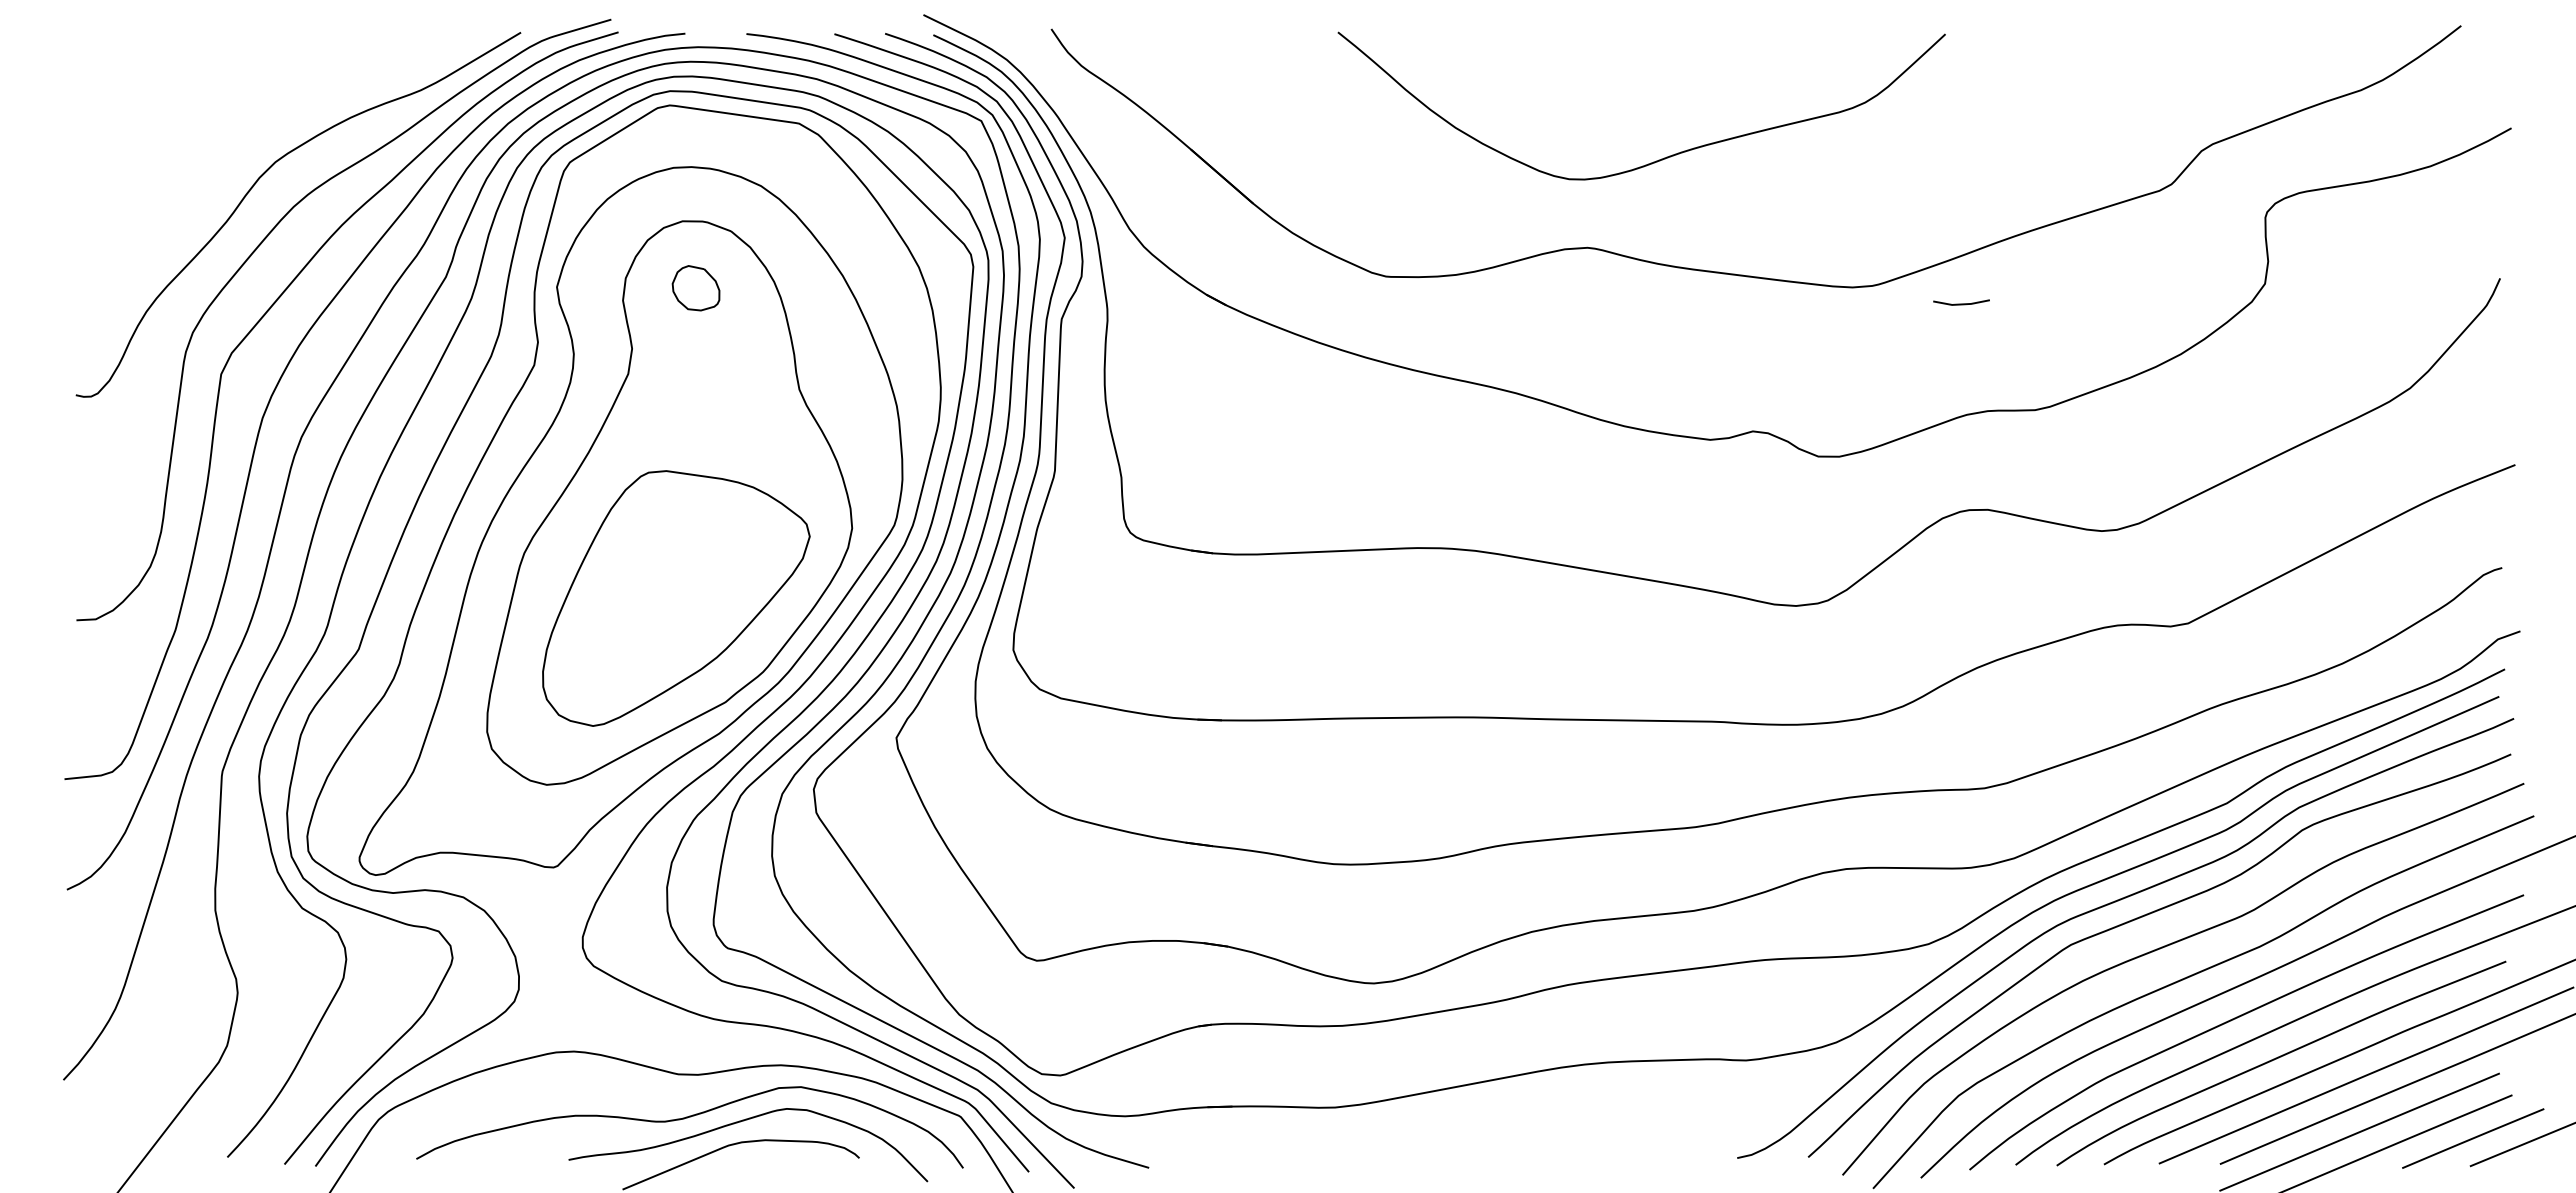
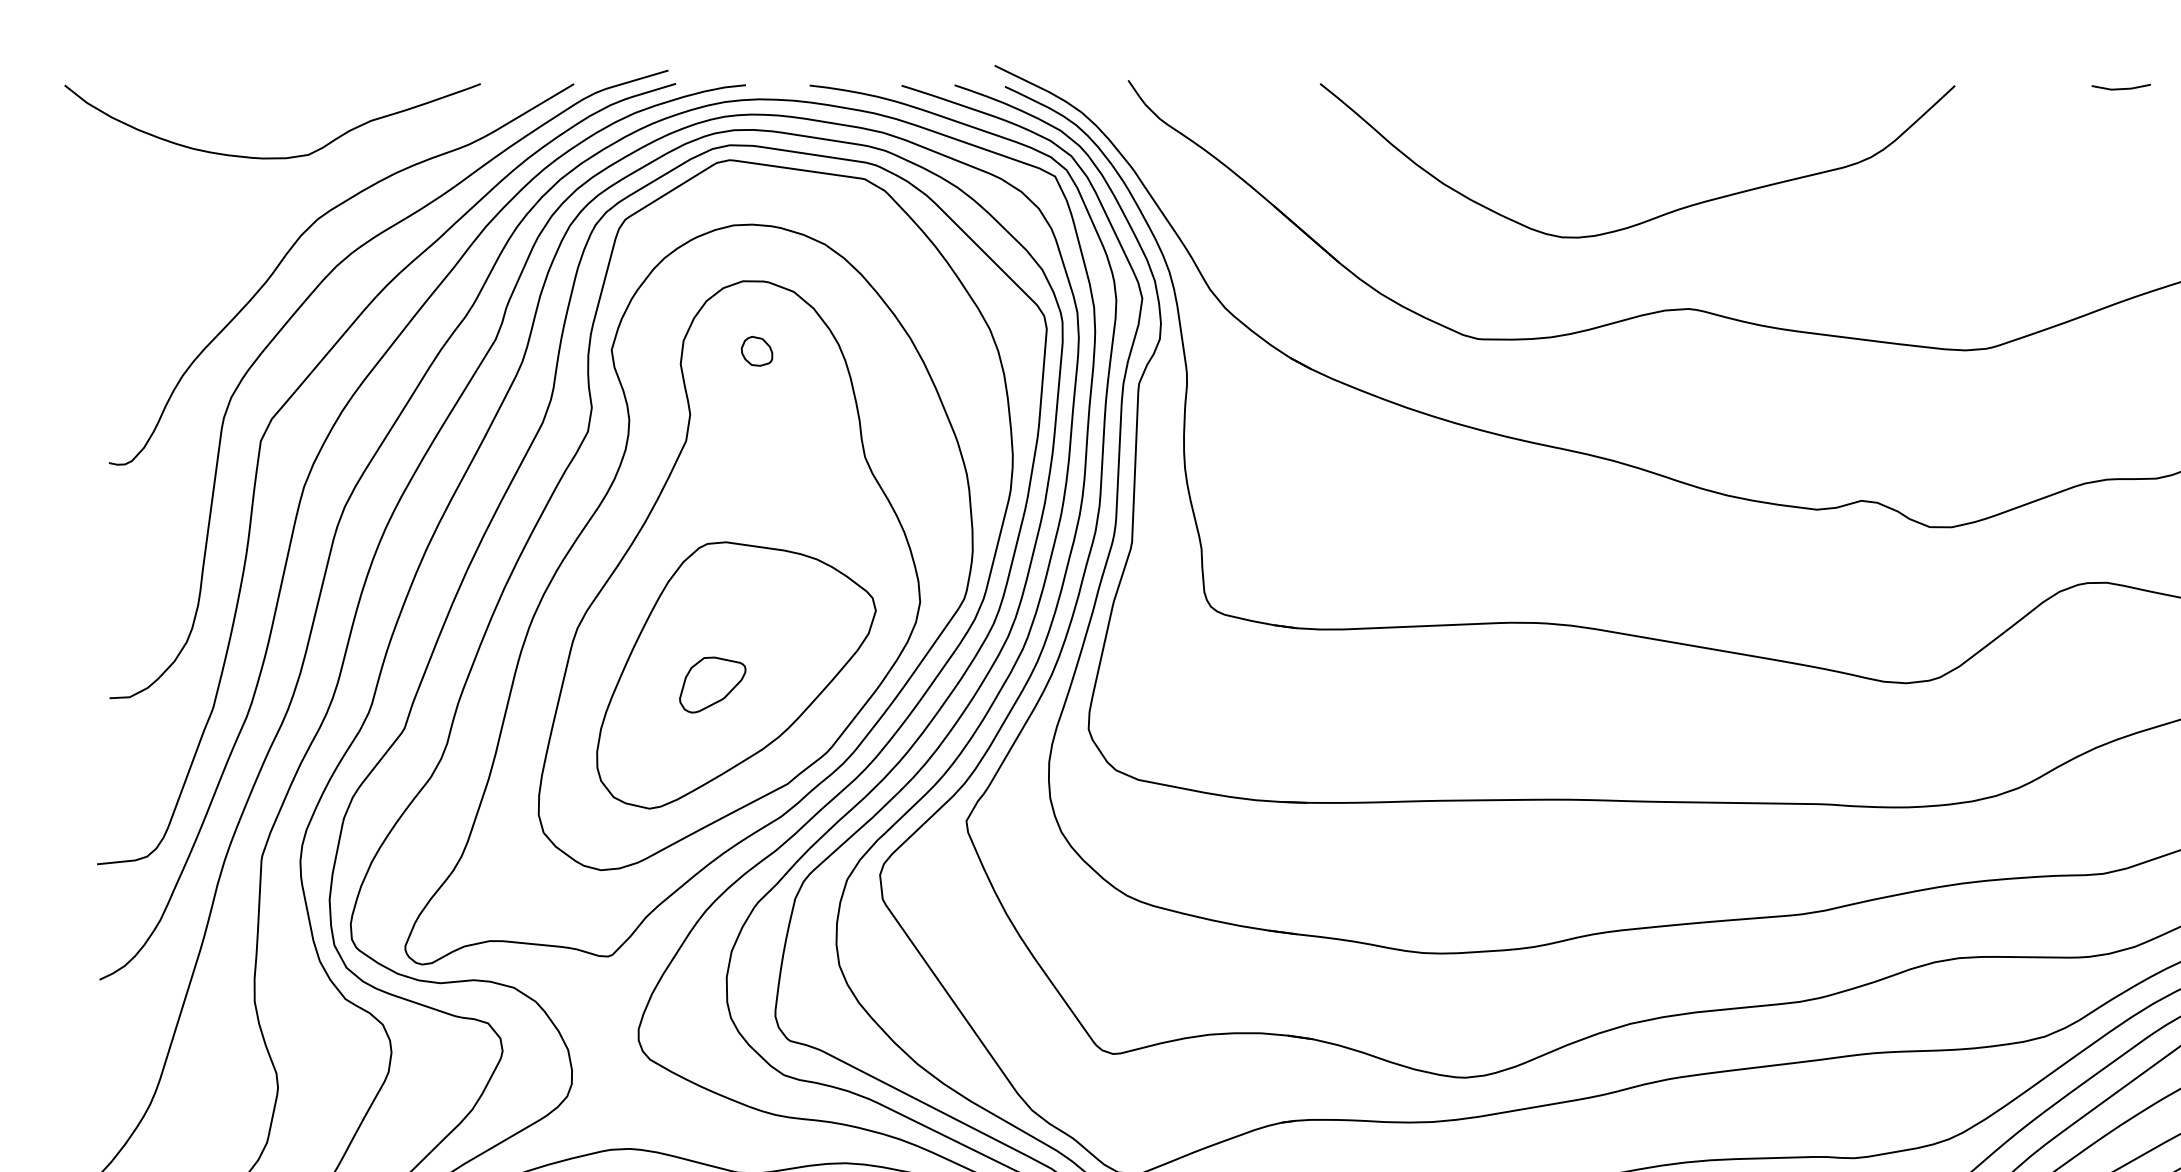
curve: (232, 102) -> (272, 157), added
curve: (1658, 159) -> (1655, 216), moved
part: (695, 288) -> (756, 351), size x0.62
line: (1961, 303) -> (2121, 88), moved
part: (653, 607) -> (712, 684), added

